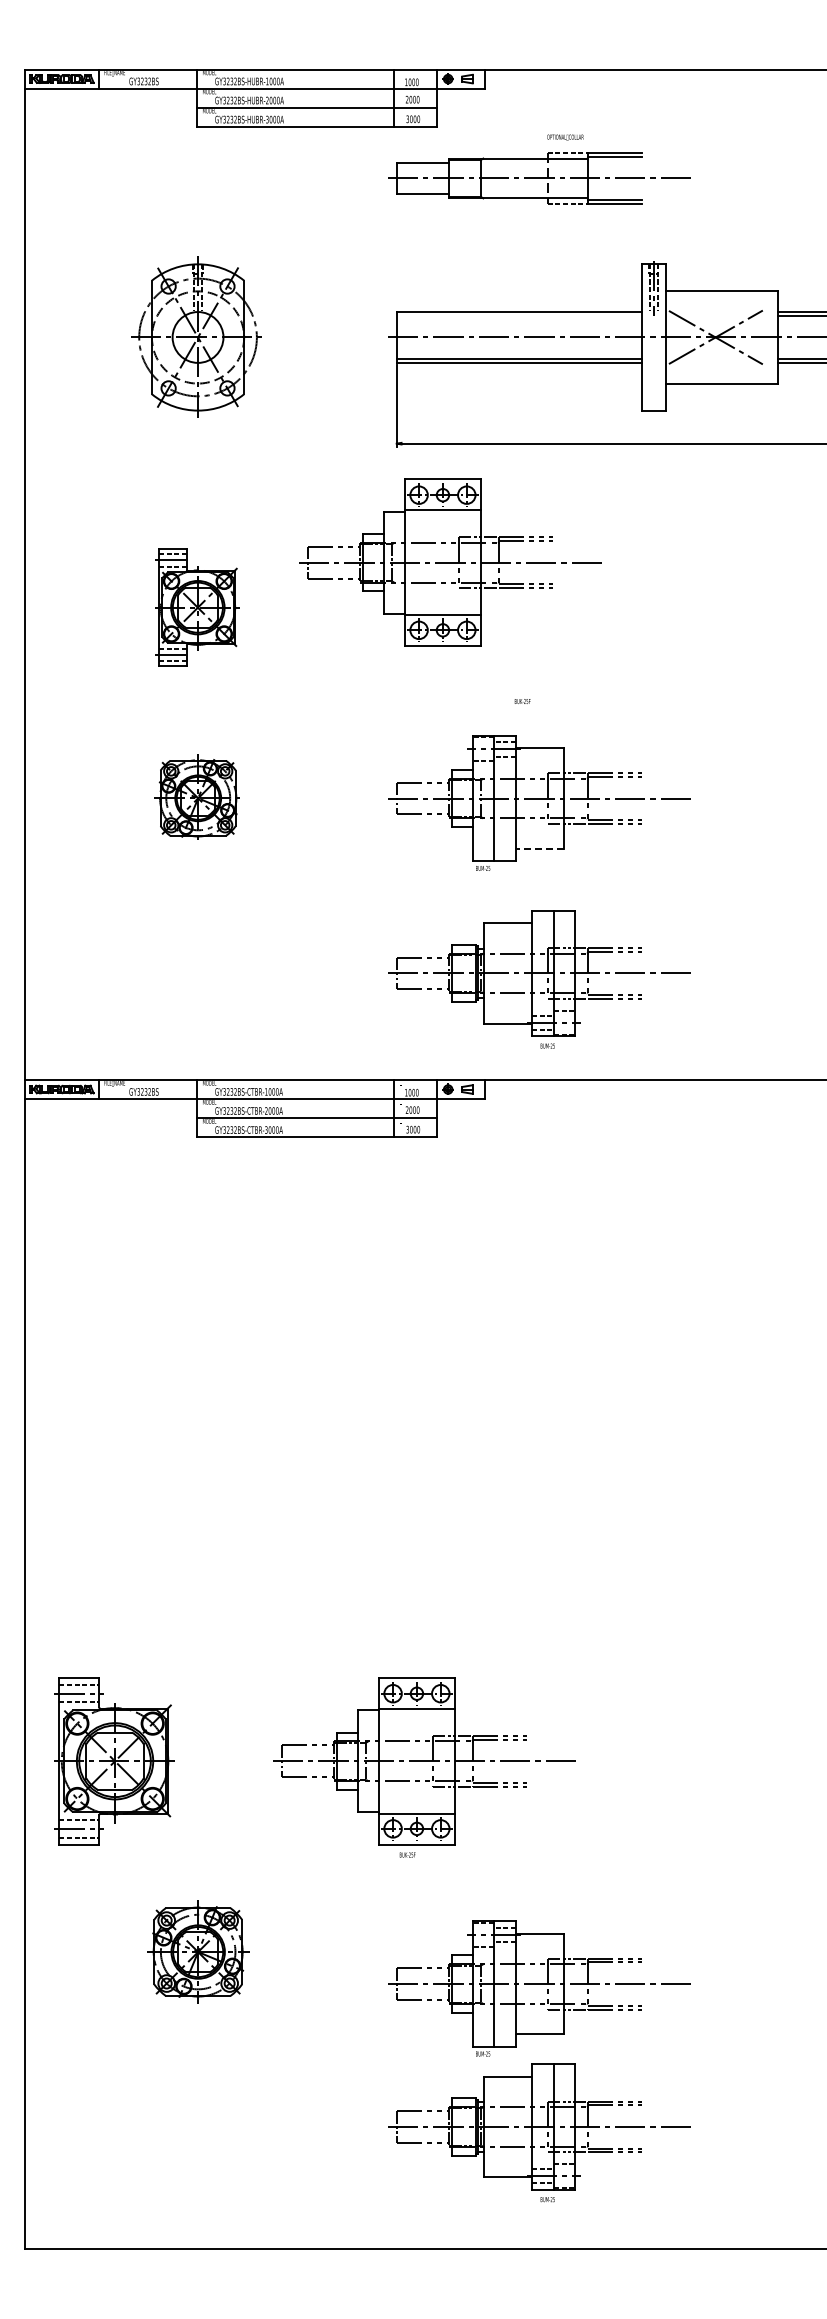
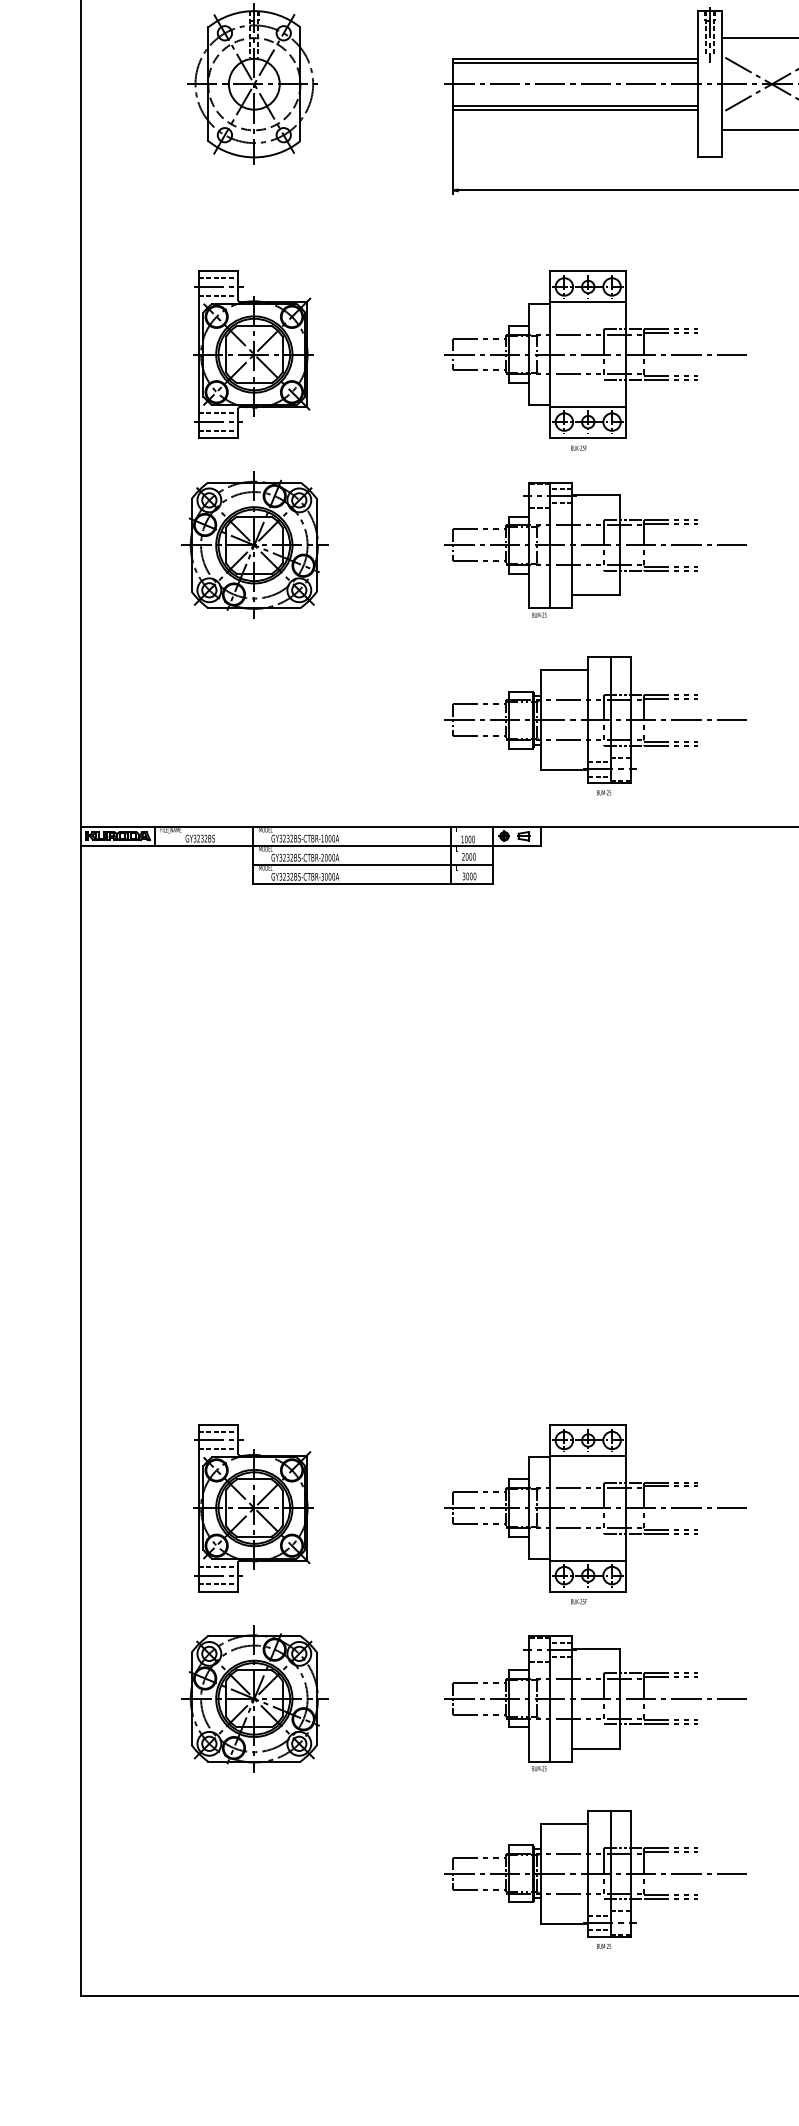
line: (518, 315) -> (574, 62), added
part: (450, 562) -> (595, 354), moved
part: (197, 607) -> (253, 354), size x1.43
part: (198, 797) -> (254, 544), size x1.67
line: (539, 848) -> (595, 595), dashed -> solid
part: (114, 1761) -> (253, 1508), moved
part: (424, 1767) -> (595, 1514), moved
part: (198, 1951) -> (254, 1698), size x1.43
part: (539, 1988) -> (595, 1703), moved

